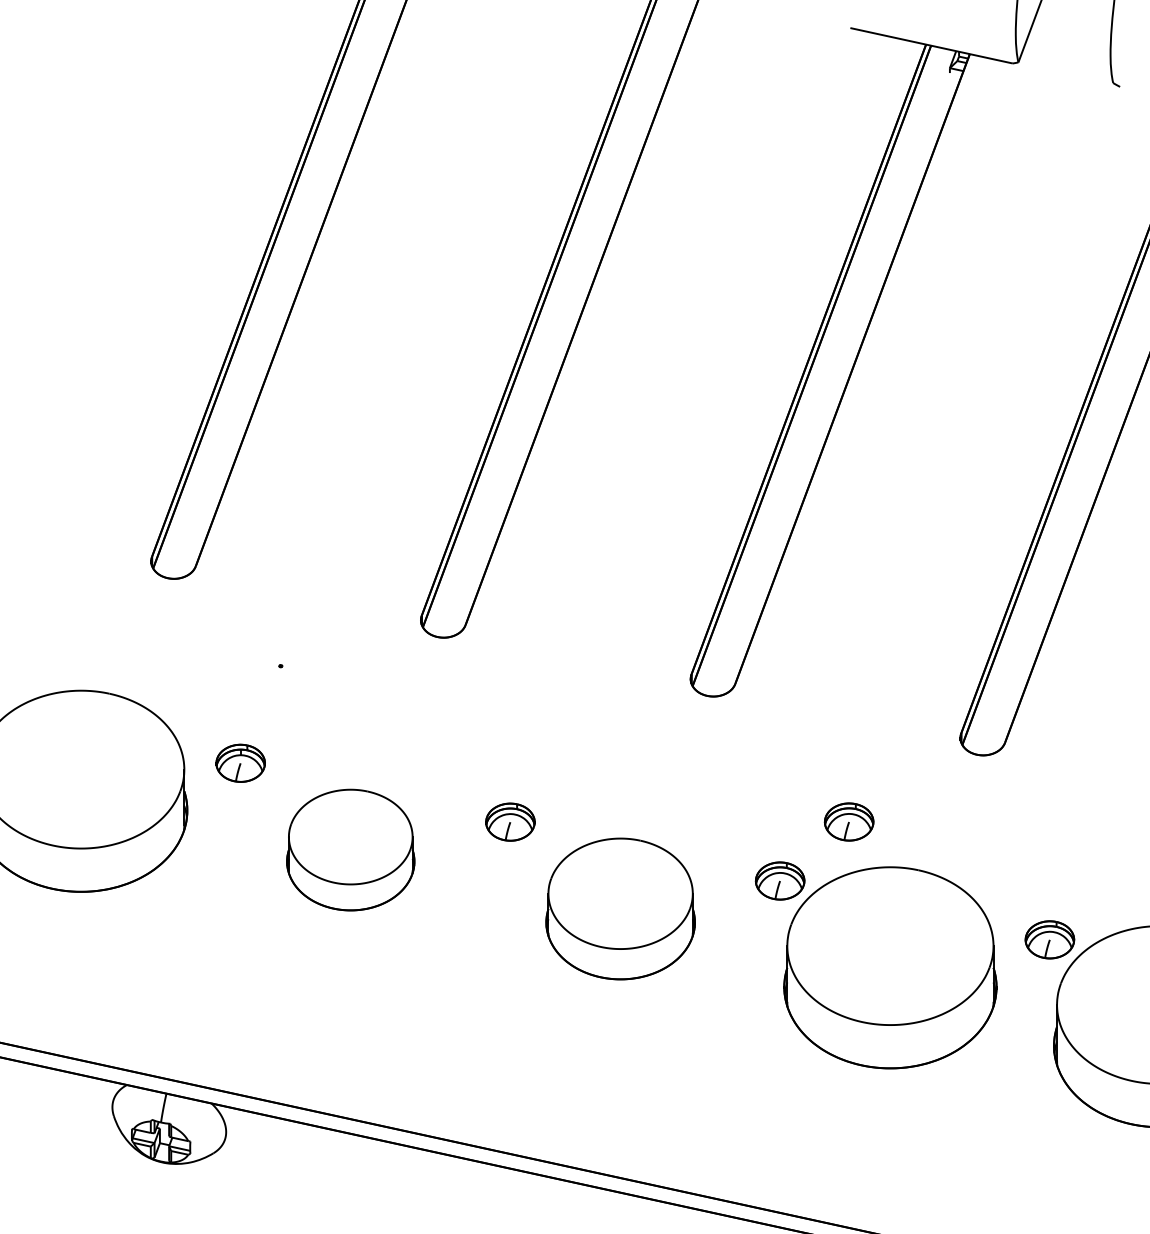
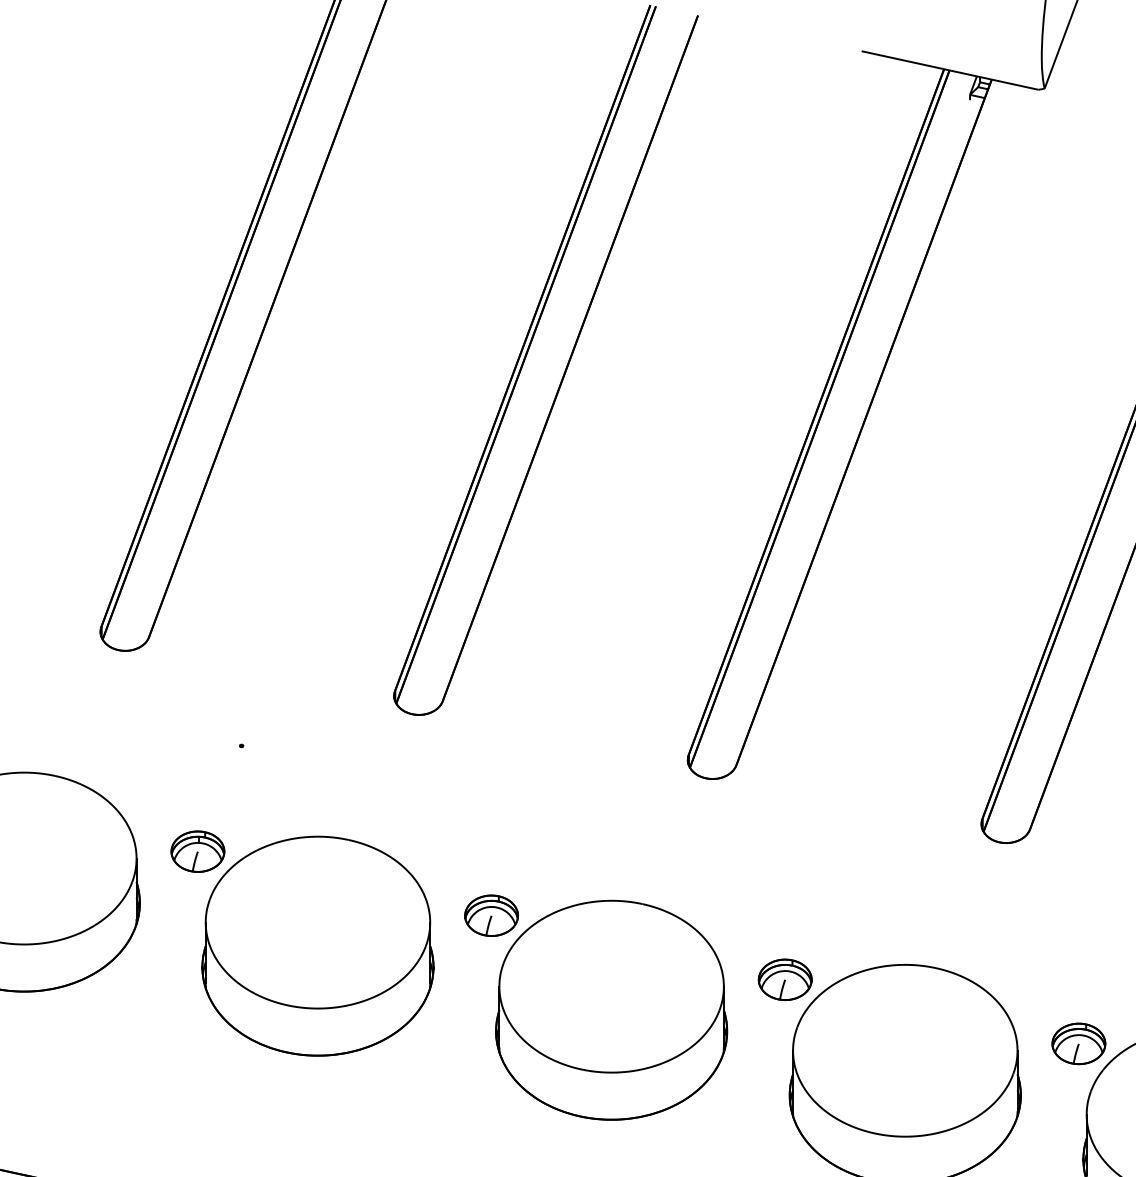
part: (848, 821) -> (859, 915), removed
part: (350, 849) -> (317, 945), size x1.67
part: (620, 908) -> (611, 1009), size x1.43

